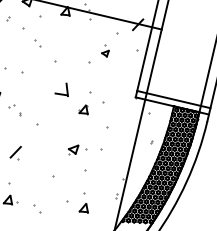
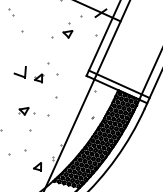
part: (105, 50) -> (68, 30), size x1.43
part: (61, 89) -> (20, 71), moved
part: (83, 208) -> (37, 166), moved

